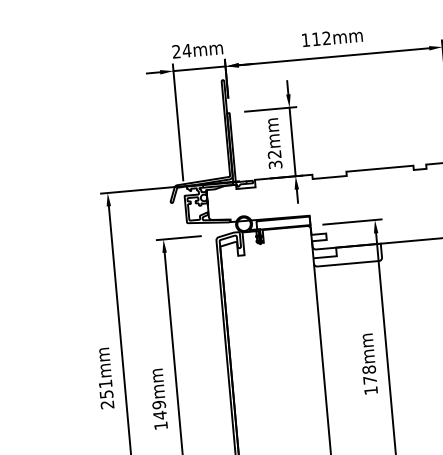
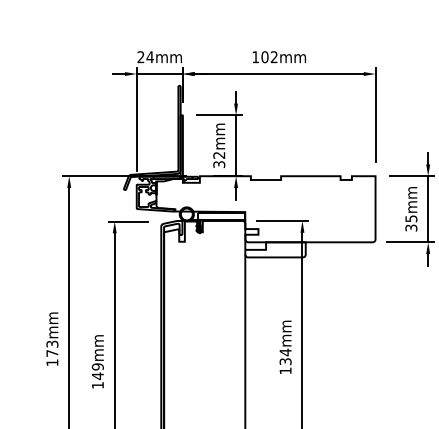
text: (315, 39) -> (264, 57), 112mm -> 102mm
text: (369, 374) -> (285, 356), 178mm -> 134mm
text: (106, 394) -> (52, 353), 251mm -> 173mm

